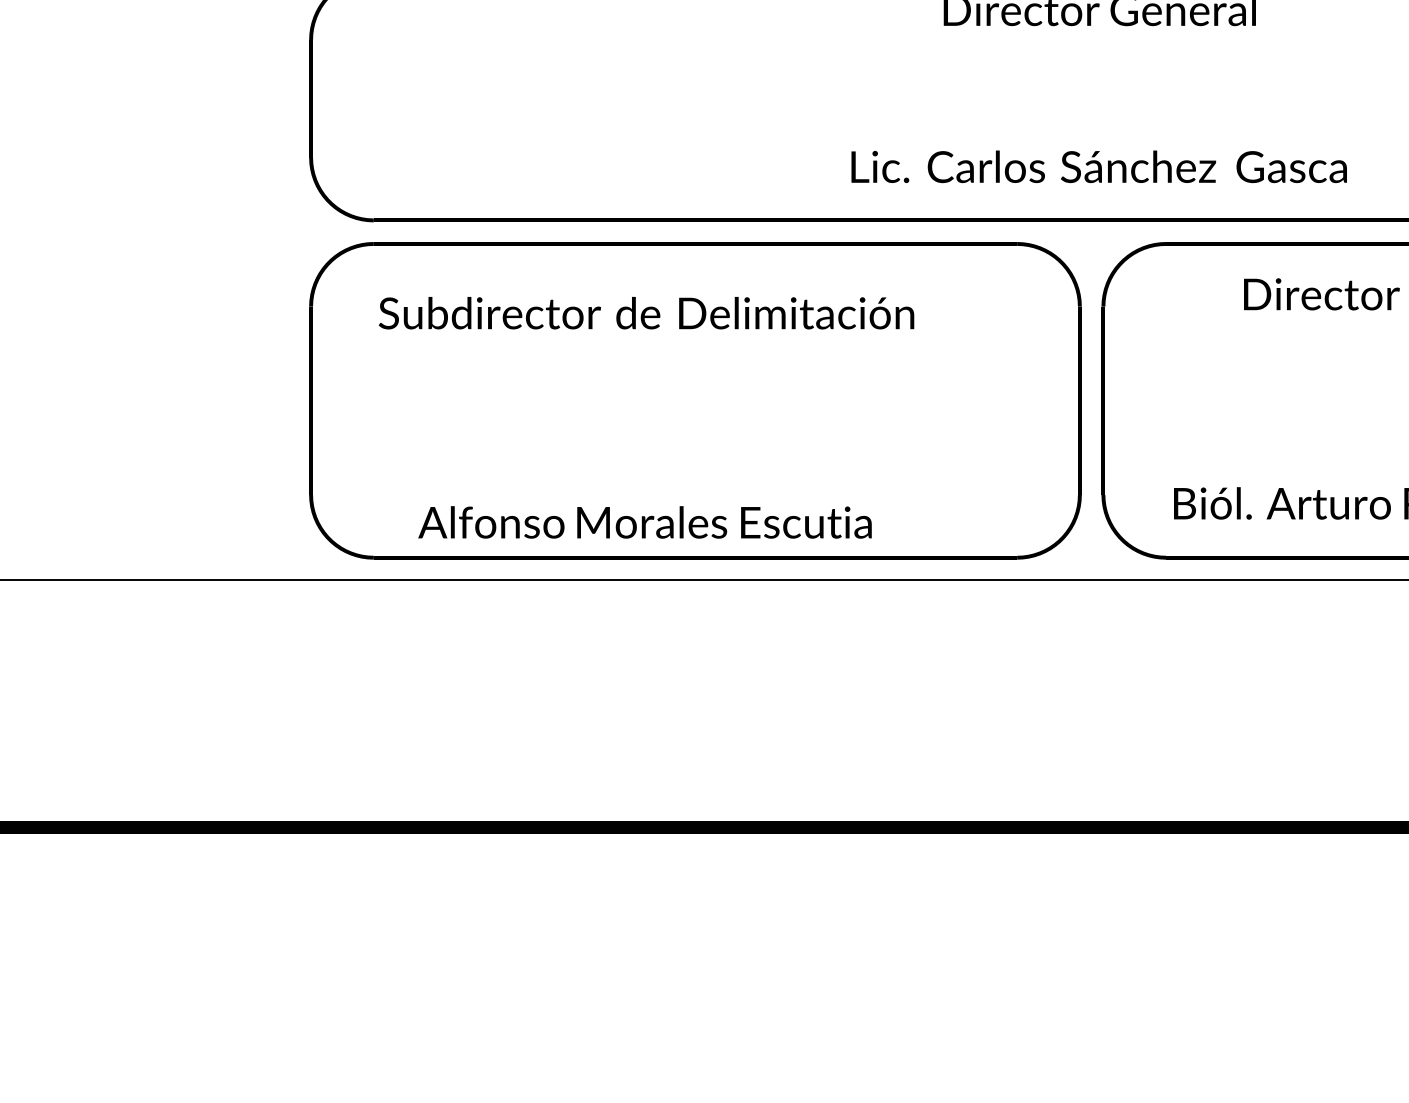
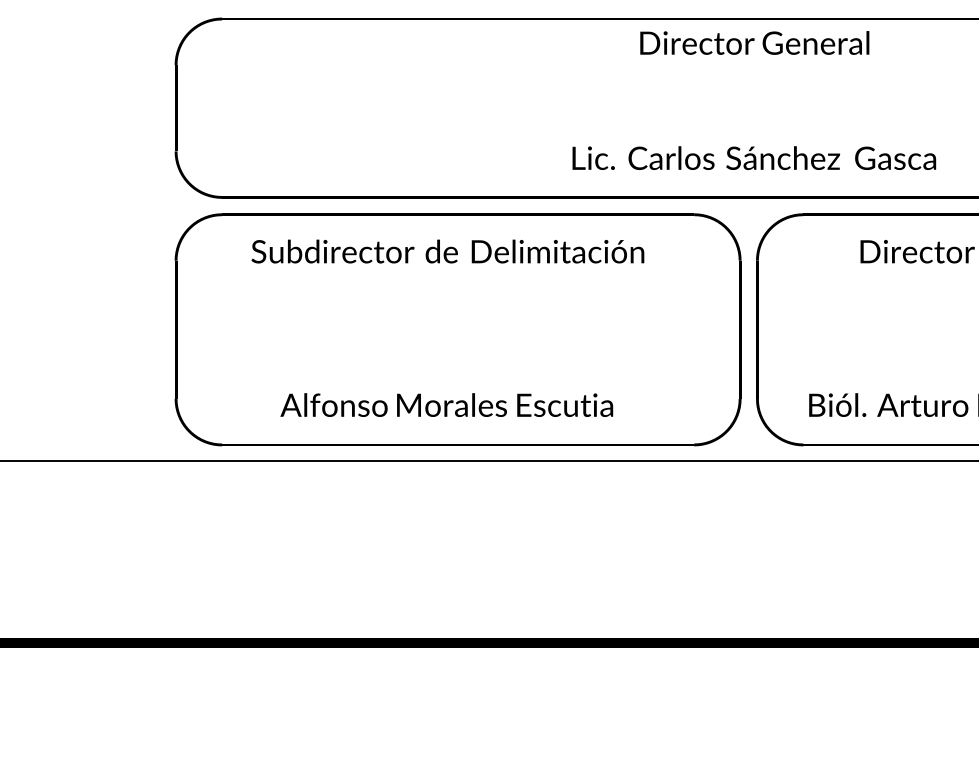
text: (646, 417) -> (447, 328), moved

